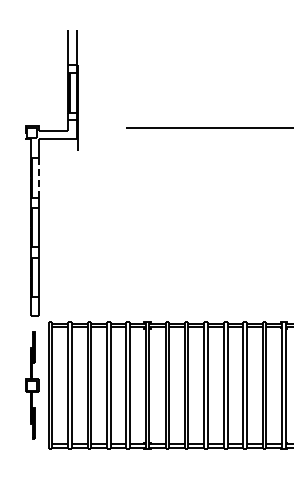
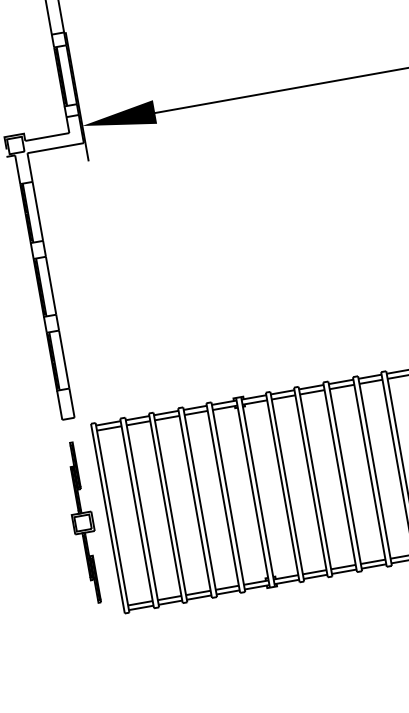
fill: (101, 126) -> (117, 118), added
line: (38, 177) -> (37, 210), dashed -> solid

